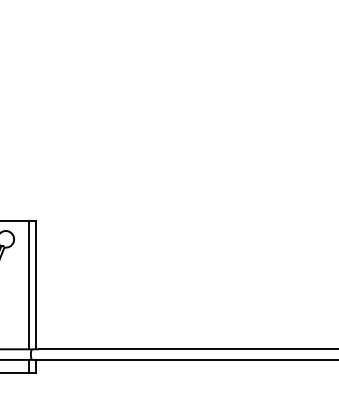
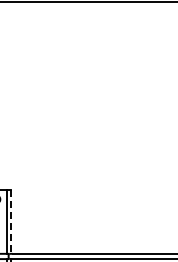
line: (36, 285) -> (11, 222), solid -> dashed

